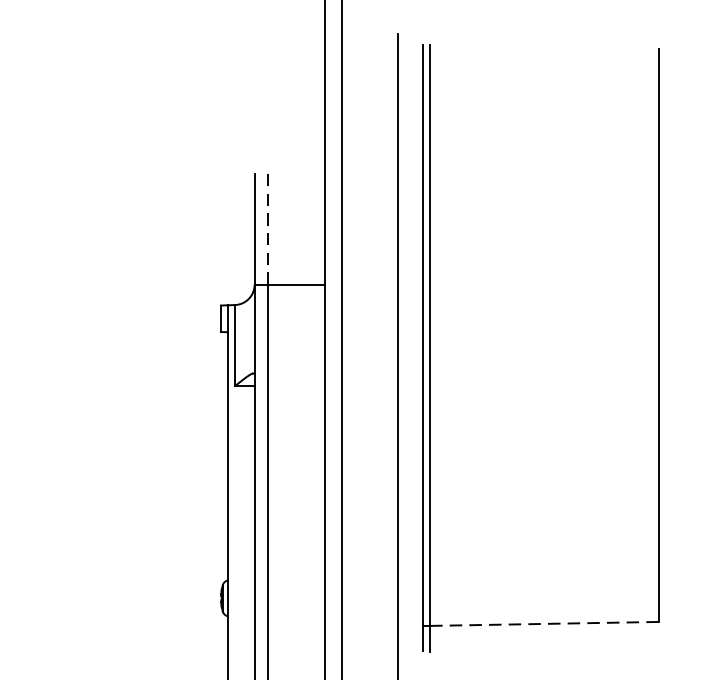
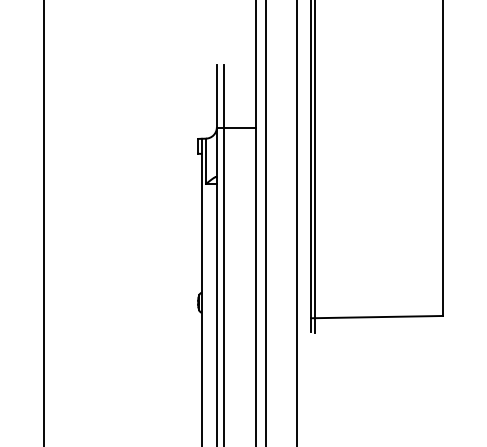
line: (268, 229) -> (224, 96), dashed -> solid
line: (543, 624) -> (378, 317), dashed -> solid

